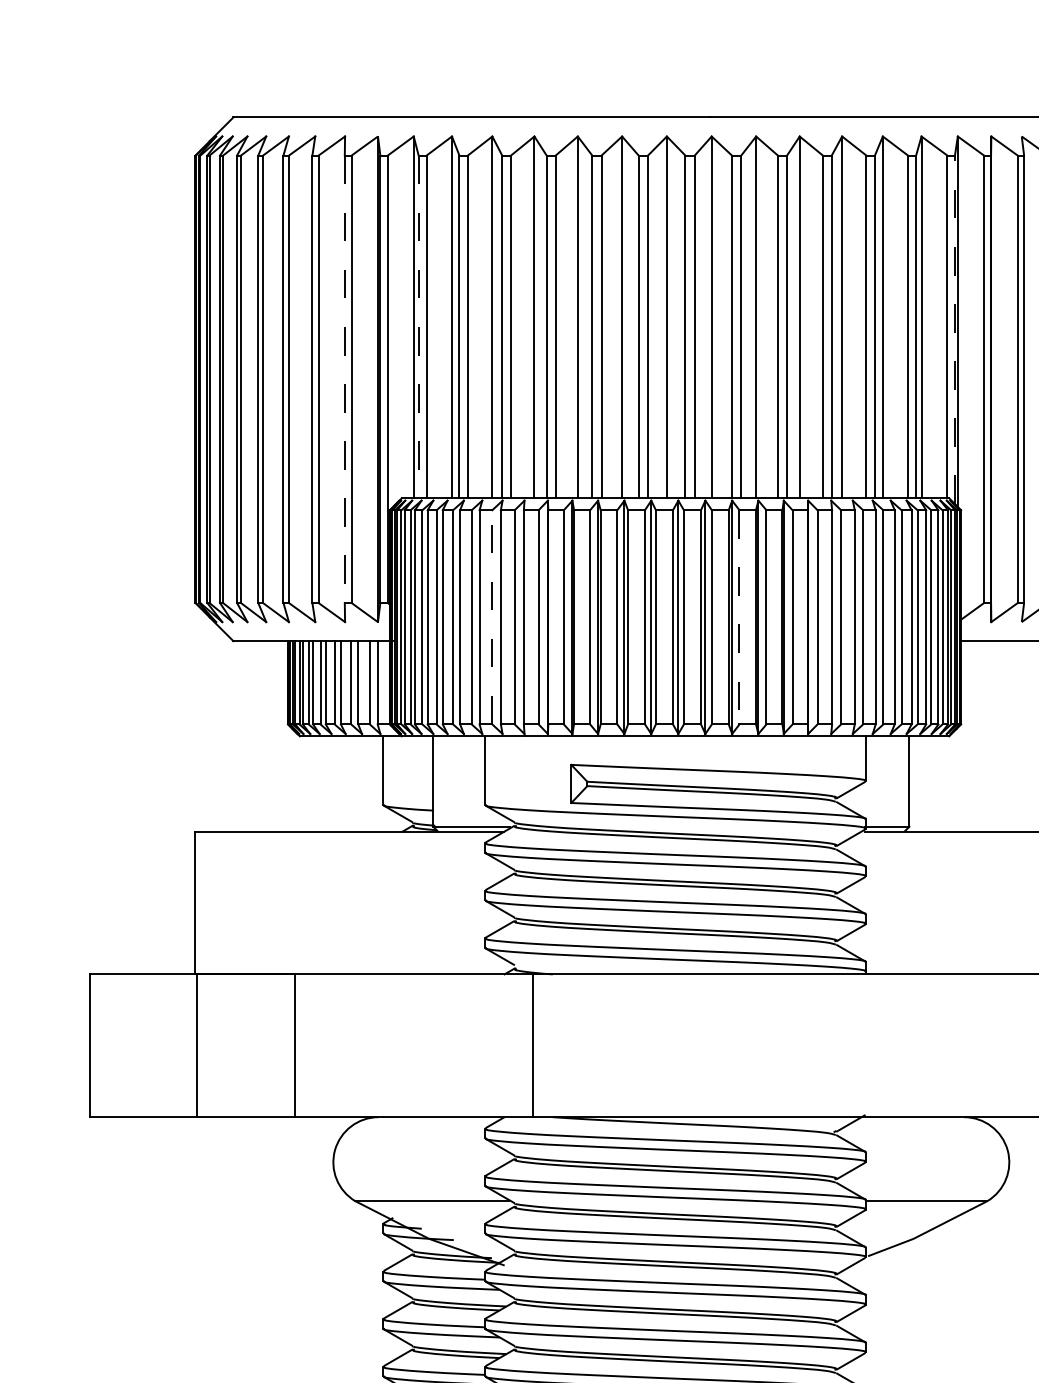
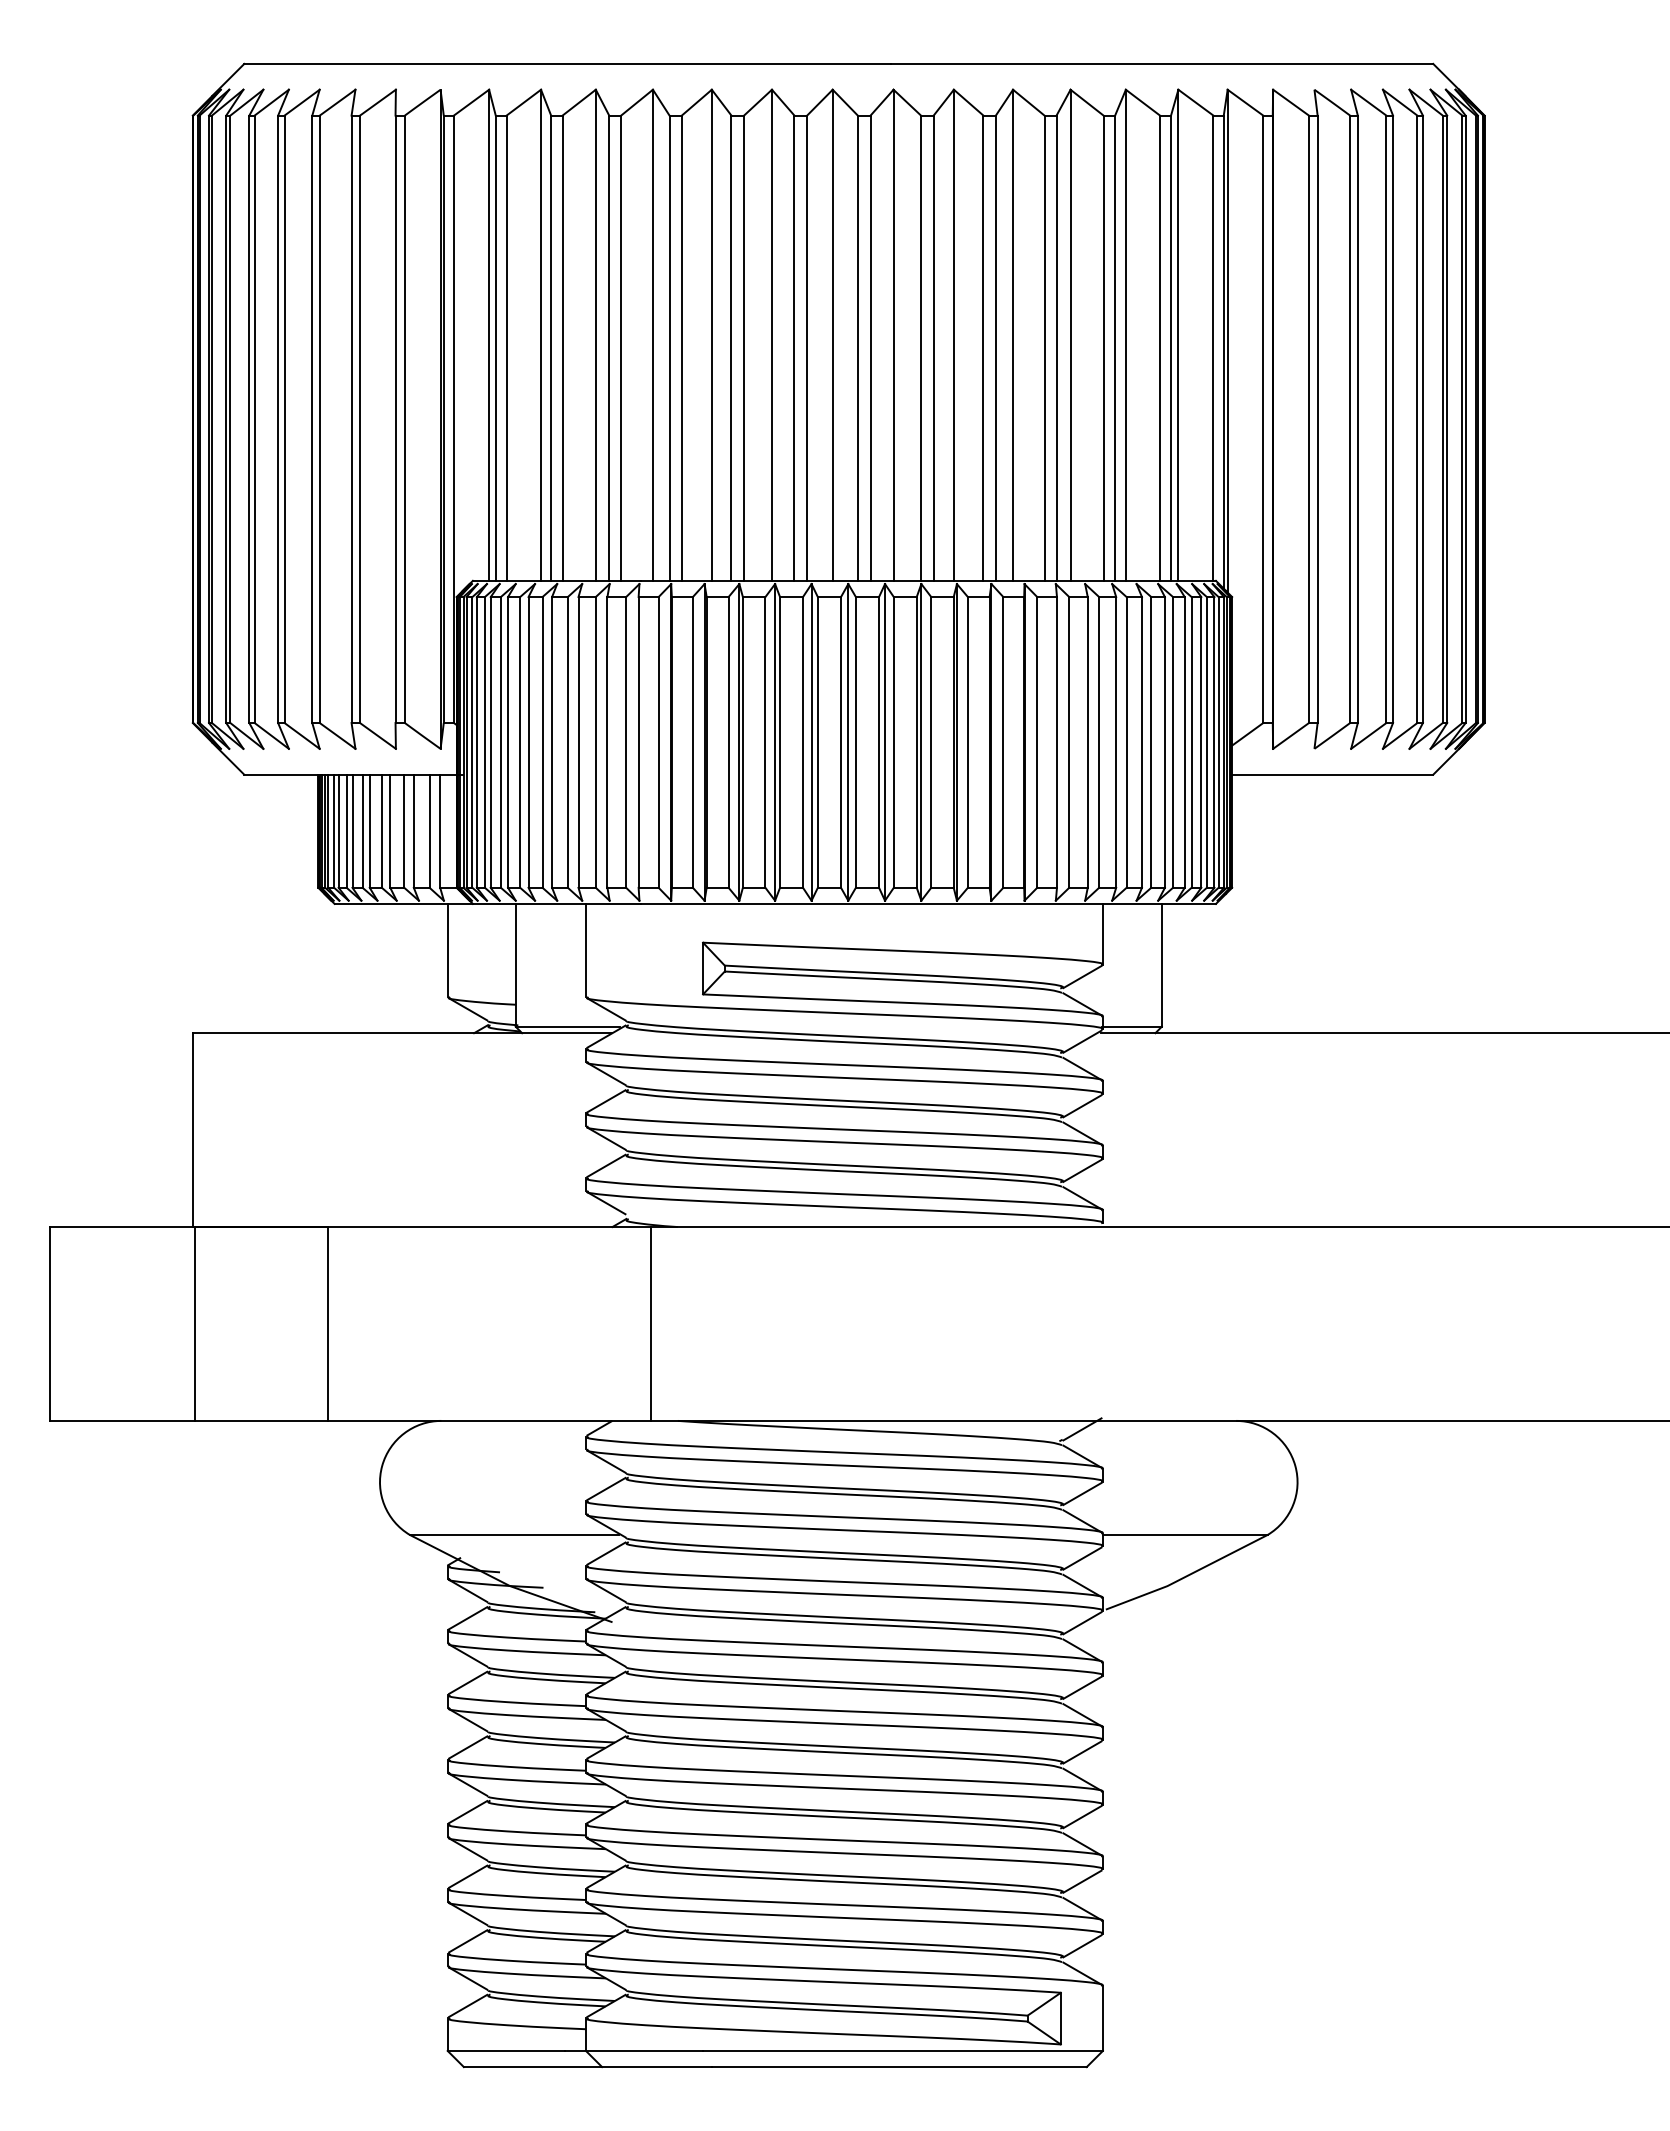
line: (418, 327) -> (495, 348), dashed -> solid
line: (954, 330) -> (1223, 352), dashed -> solid
line: (344, 379) -> (395, 419), dashed -> solid
line: (492, 616) -> (595, 741), dashed -> solid
line: (739, 617) -> (931, 742), dashed -> solid

